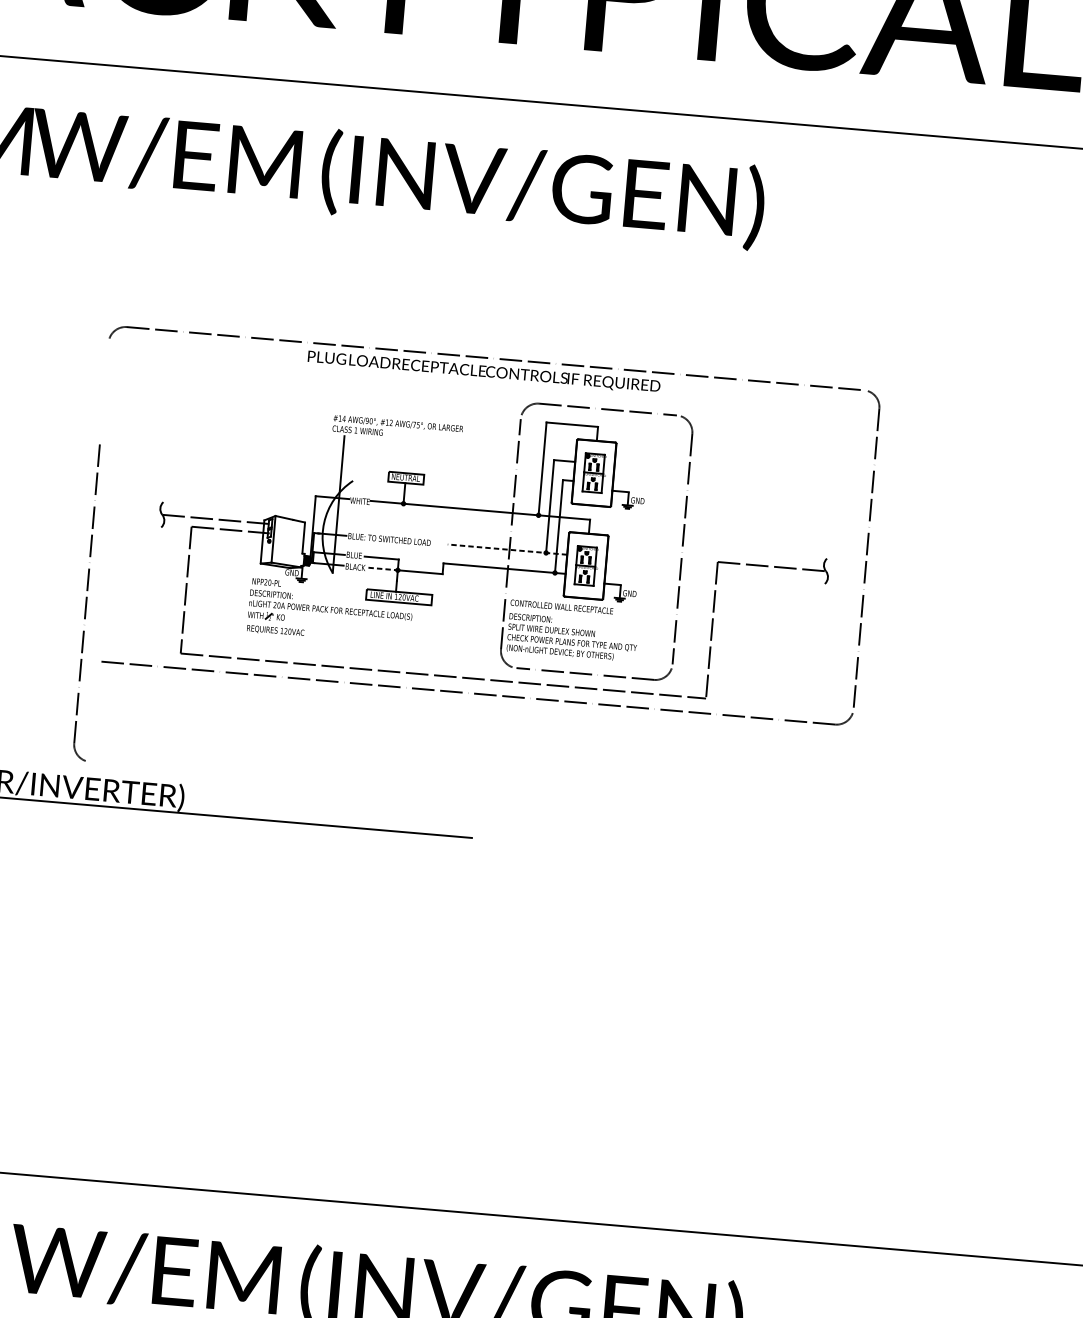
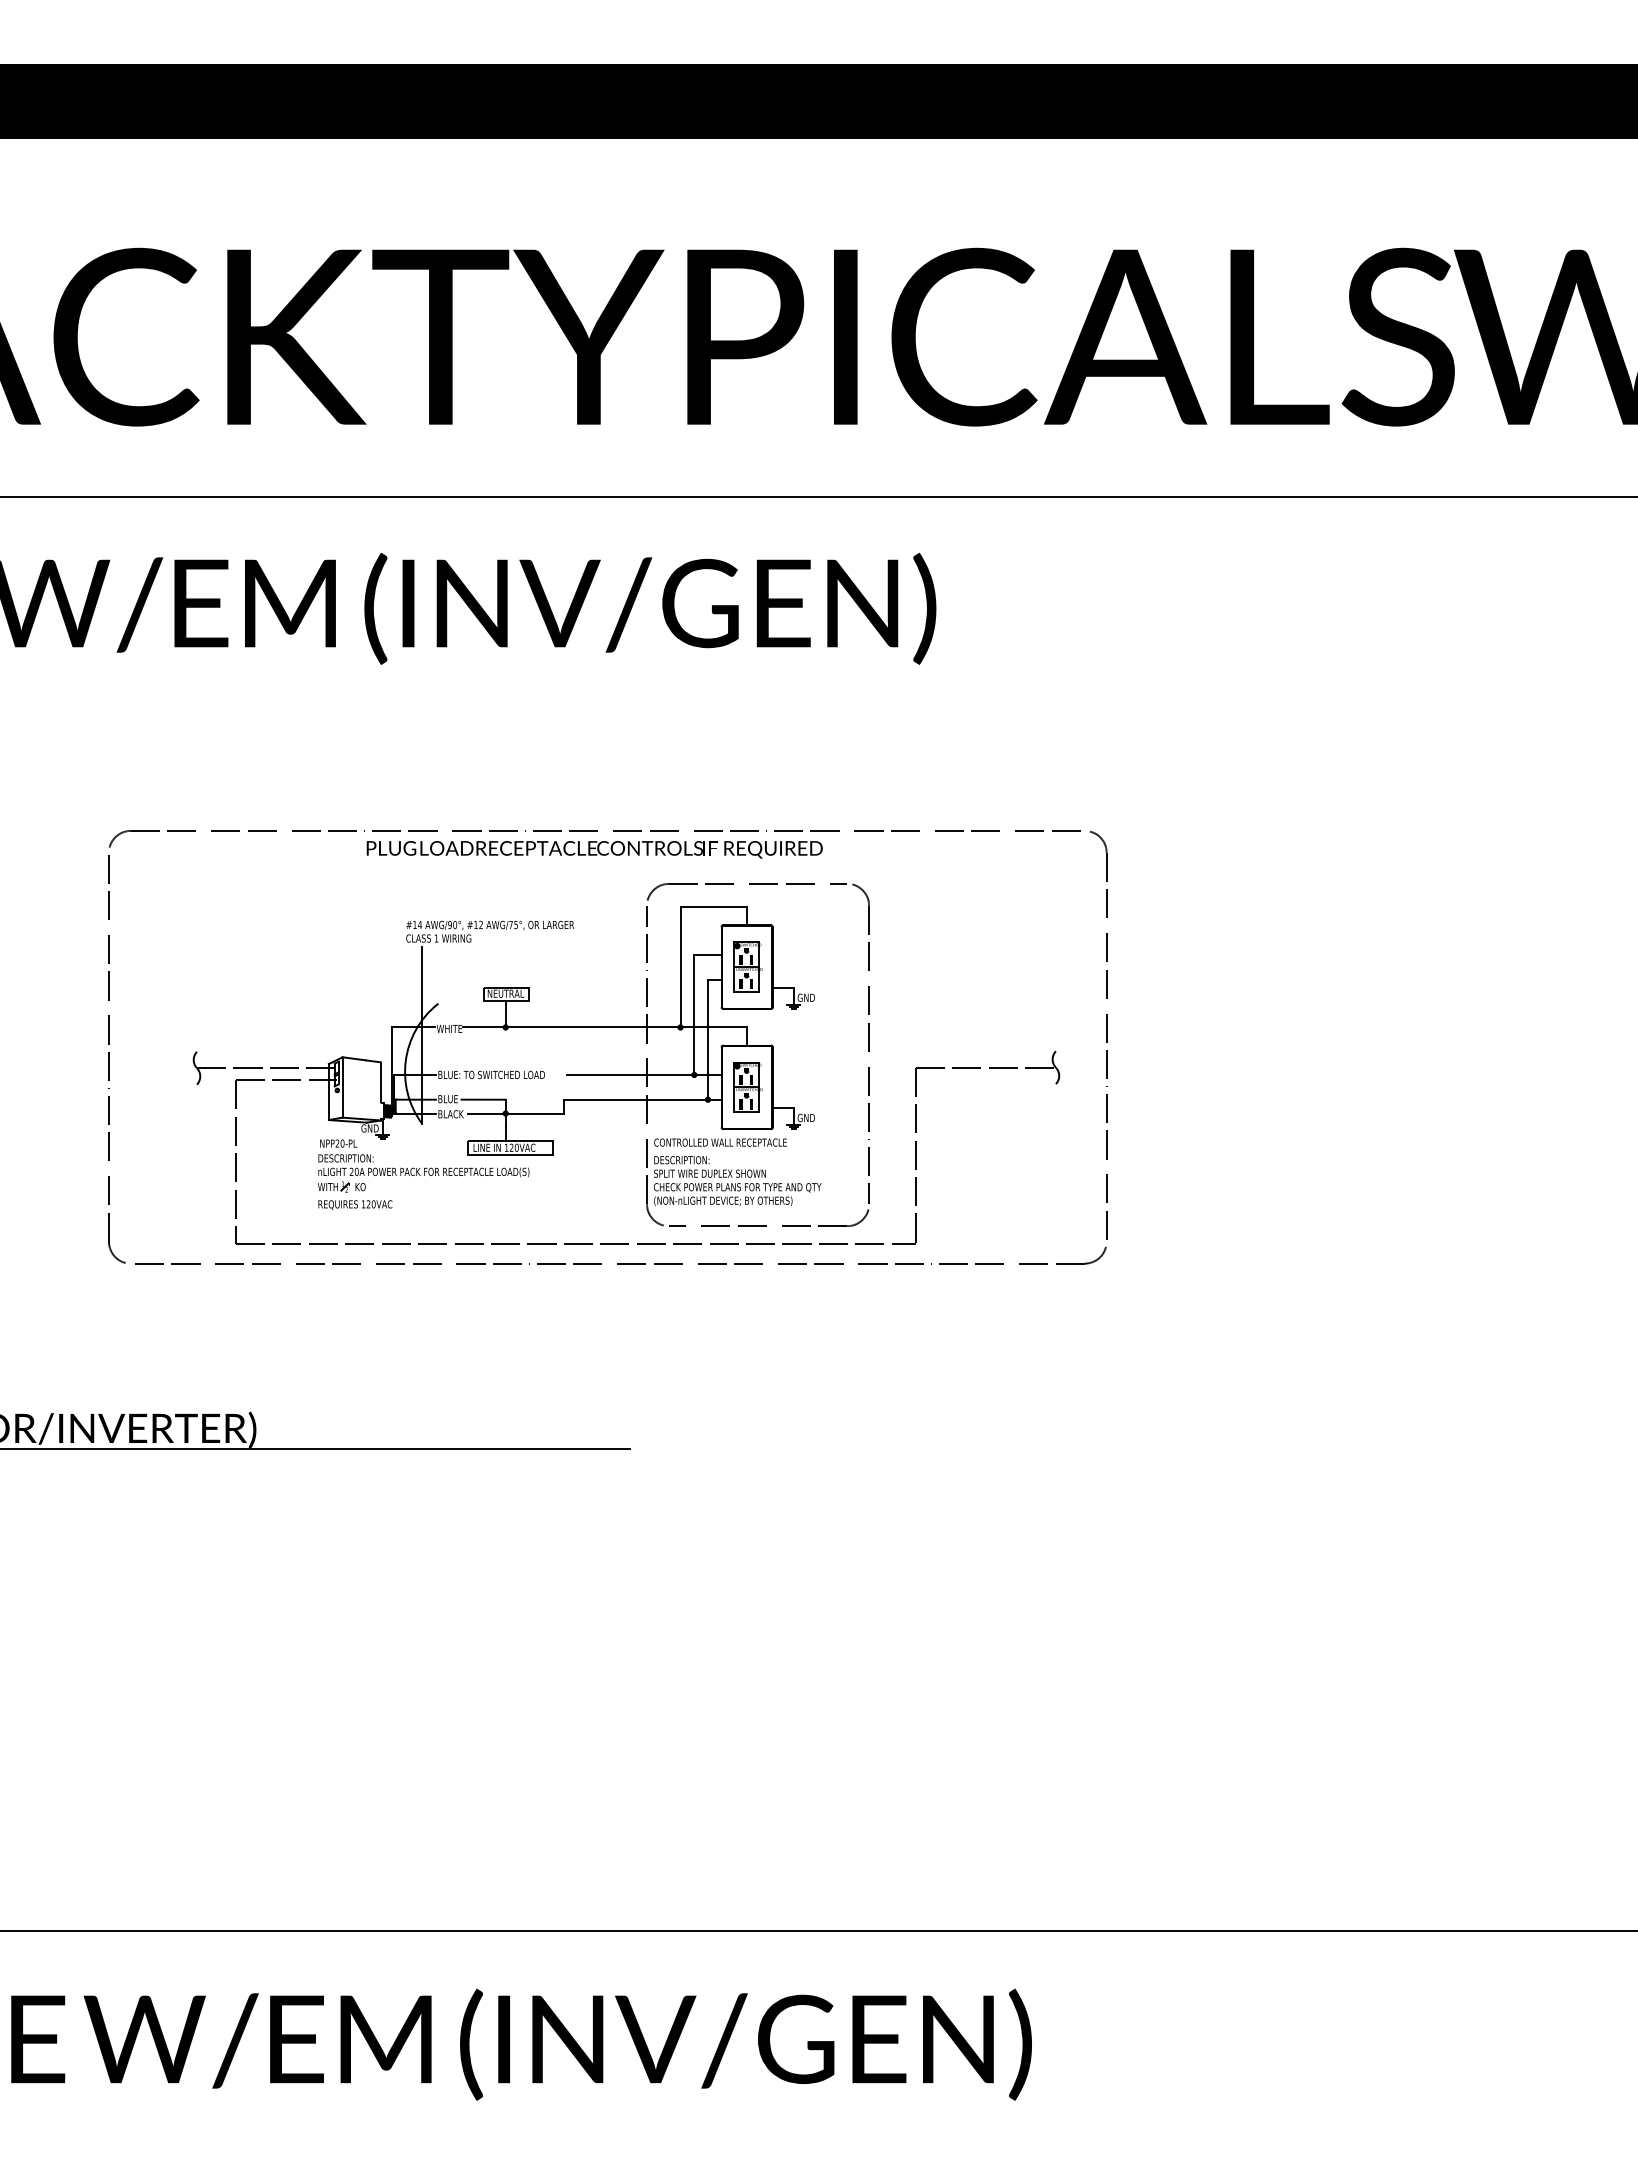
line: (506, 549) -> (643, 1074), dashed -> solid
line: (383, 569) -> (487, 1113), dashed -> solid
part: (86, 602) -> (109, 1059), moved

